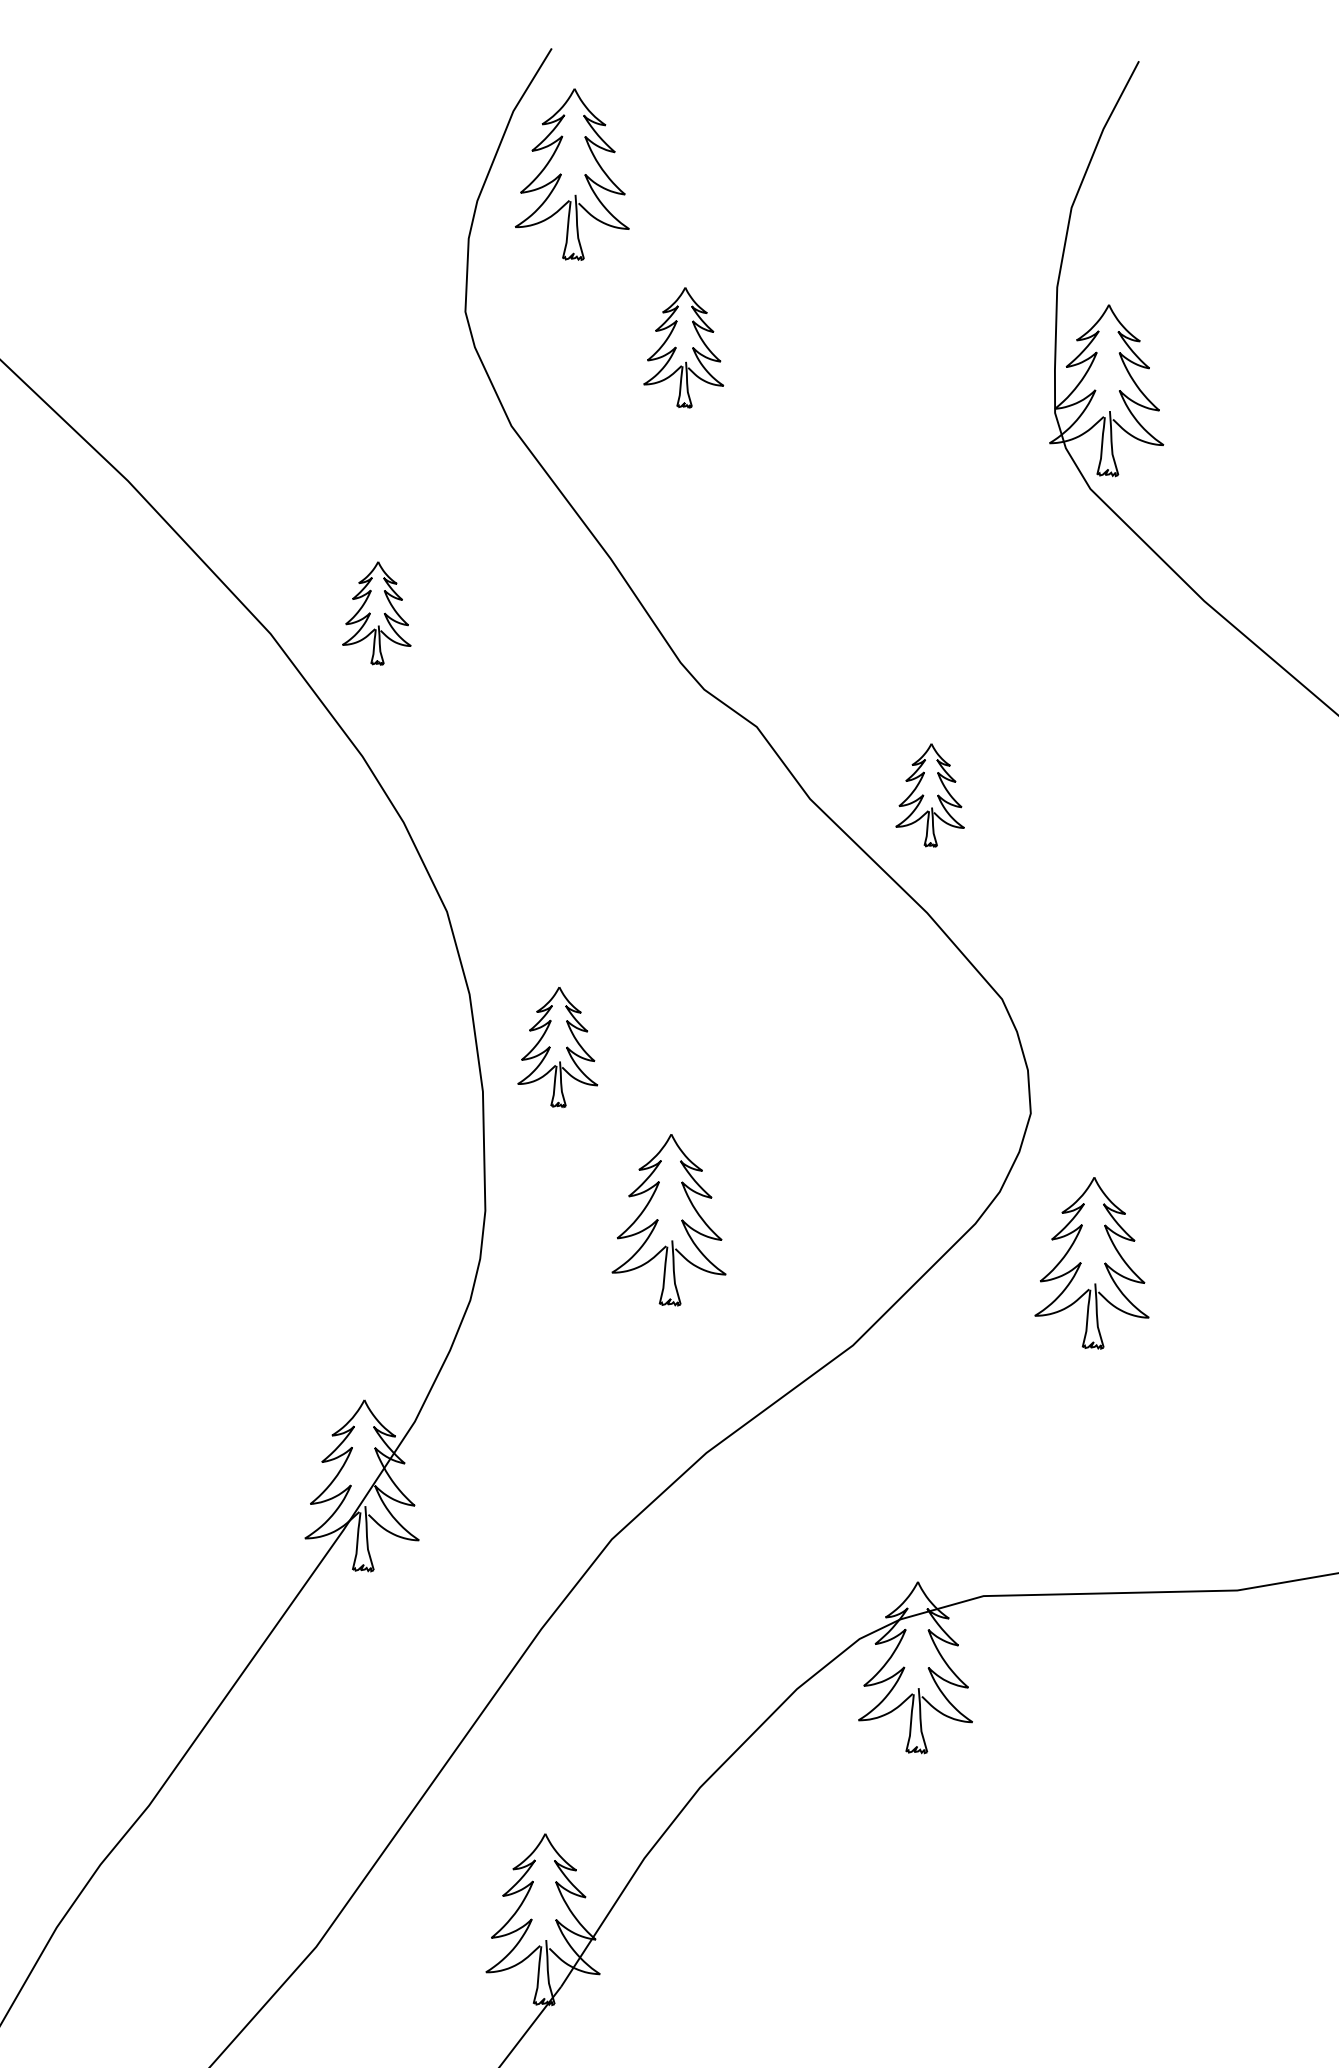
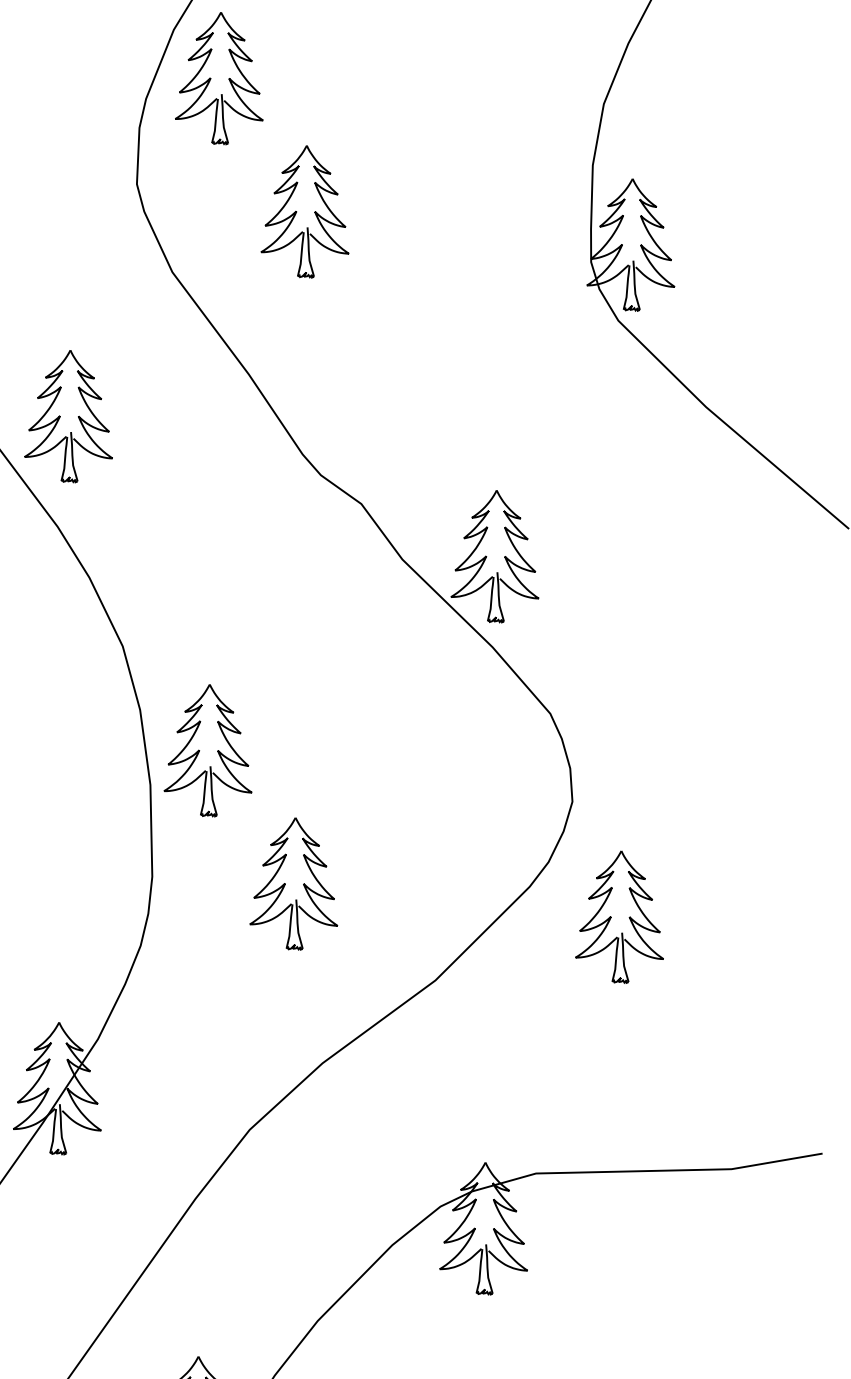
part: (683, 347) -> (304, 211), size x1.43
part: (376, 613) -> (68, 416), size x1.67
part: (929, 795) -> (494, 556), size x1.67
part: (557, 1047) -> (207, 750), size x1.43

